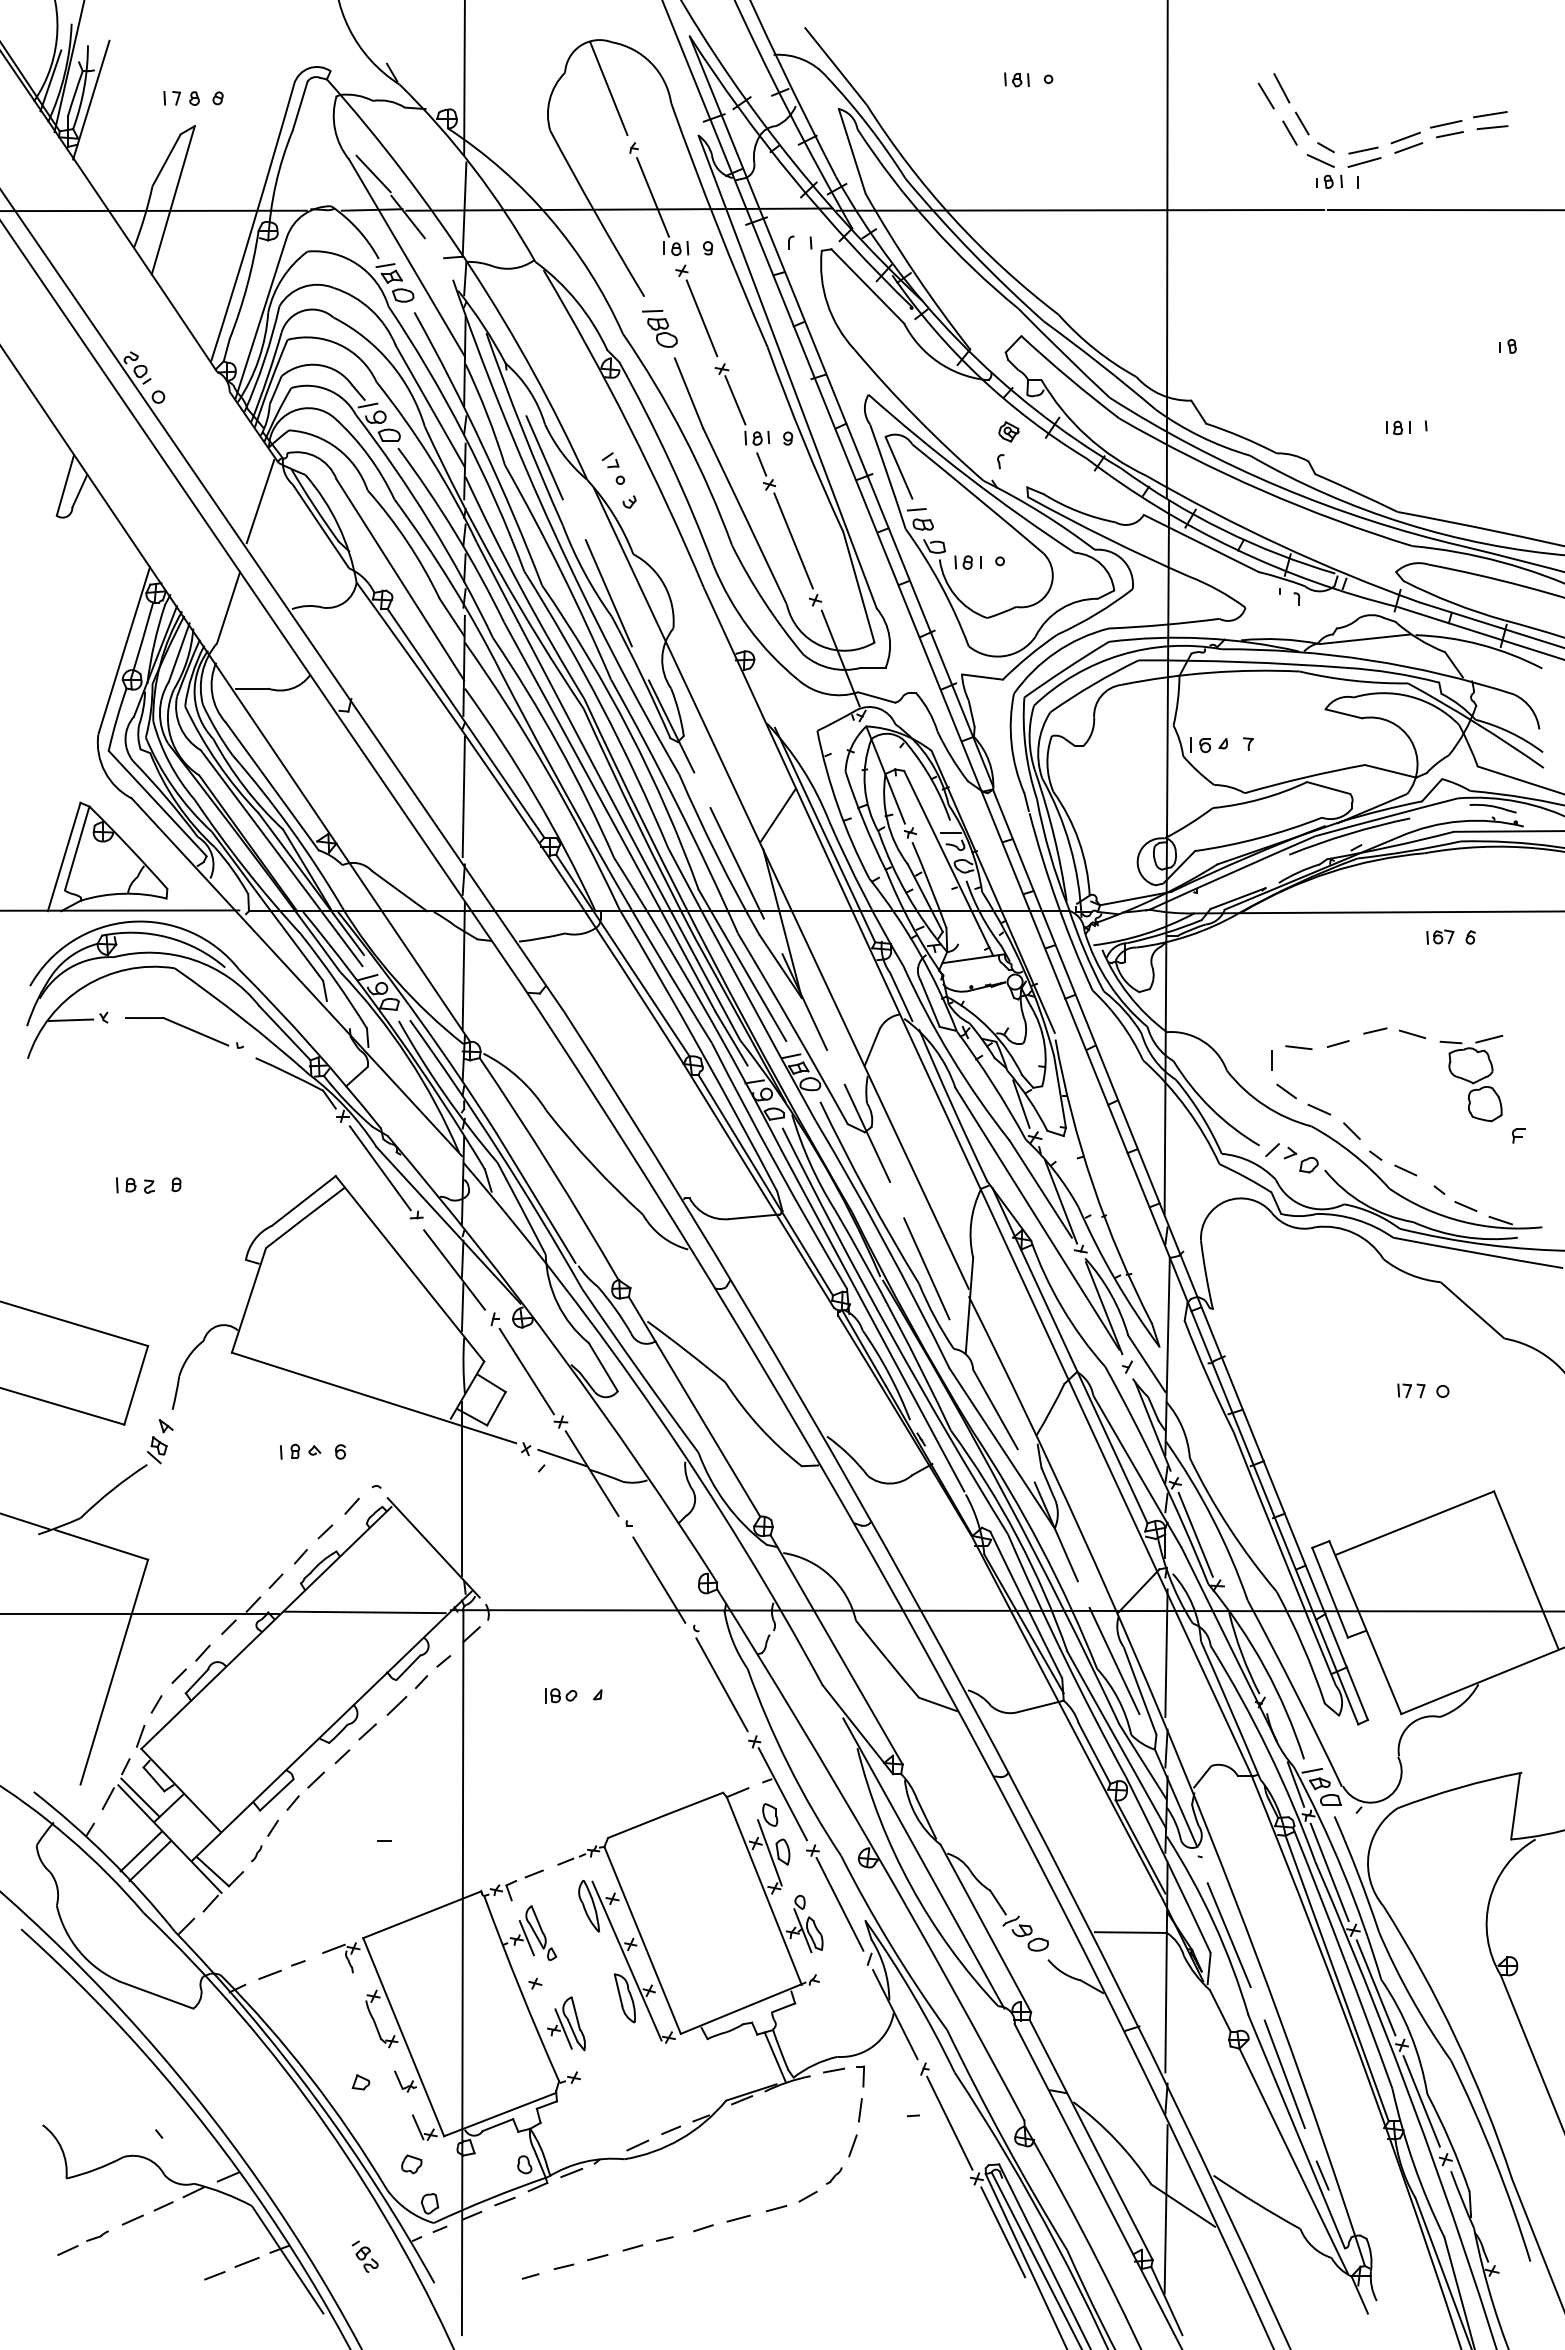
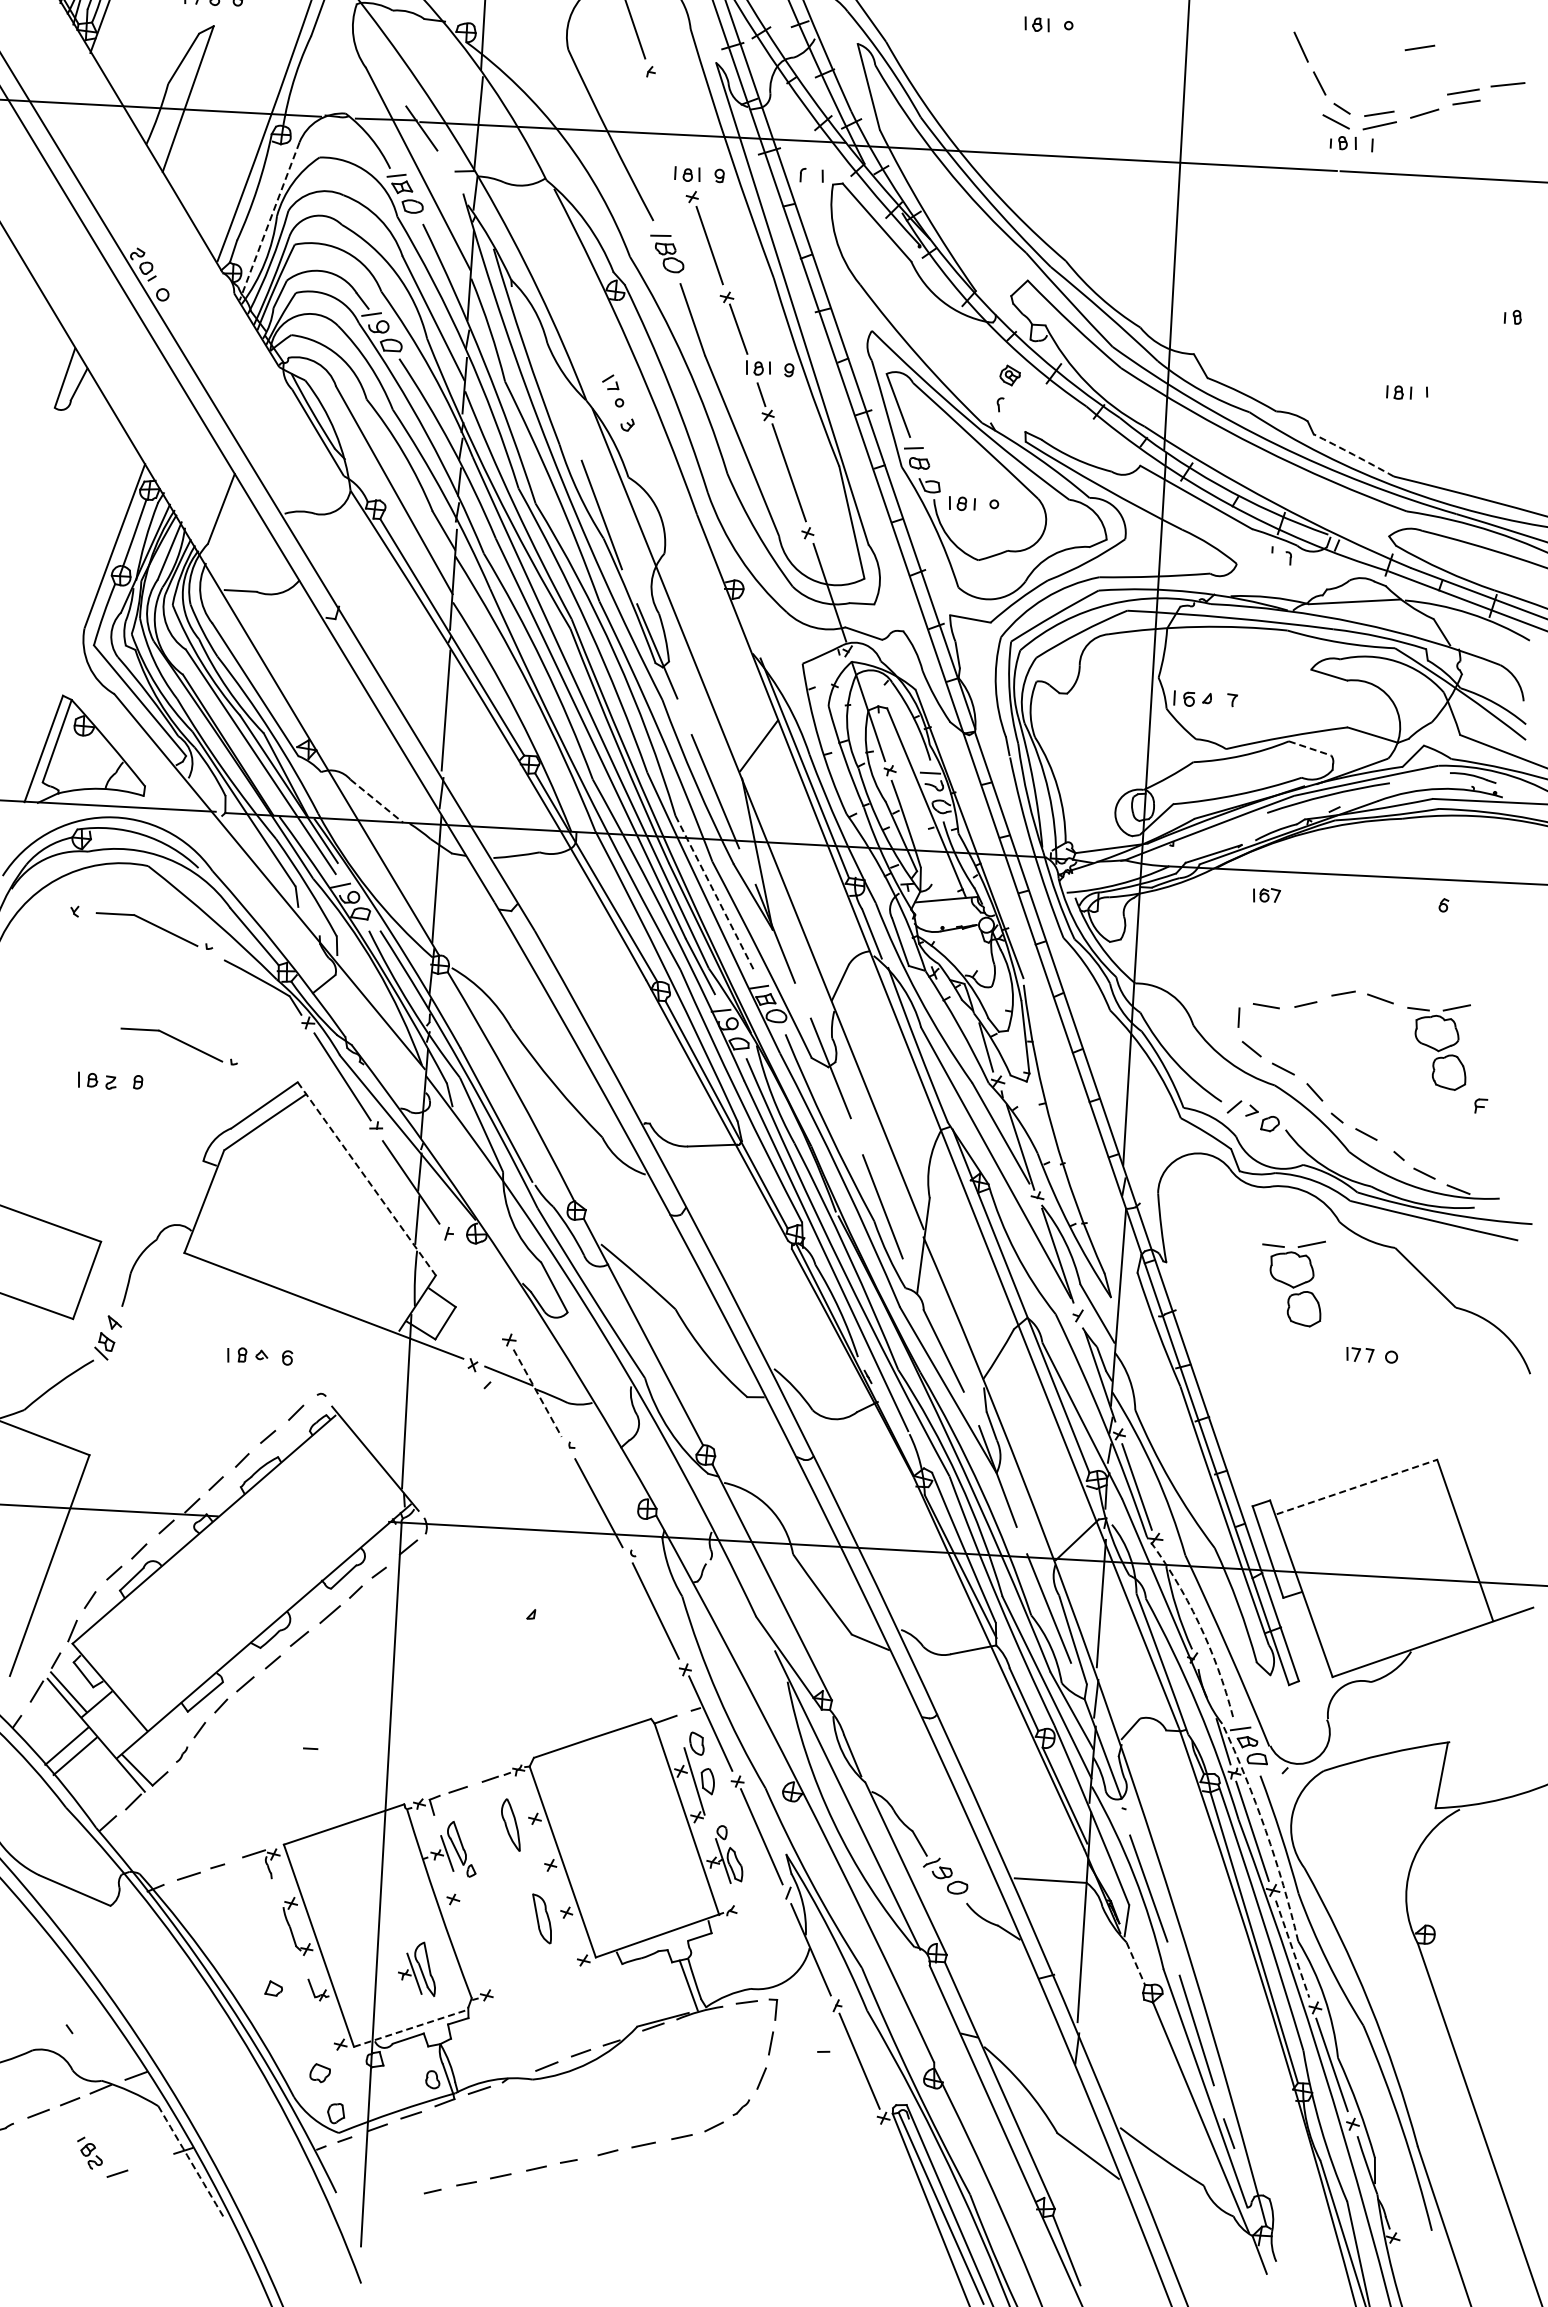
line: (1400, 82) -> (1419, 47), added
line: (1265, 95) -> (1284, 53), removed
line: (1492, 127) -> (1509, 97), removed
line: (1289, 132) -> (1306, 91), removed
line: (1405, 137) -> (1422, 103), removed
line: (373, 173) -> (389, 83), removed
line: (652, 197) -> (666, 122), removed
line: (261, 318) -> (269, 221), solid -> dashed
line: (544, 457) -> (544, 375), removed
arc: (1356, 492) -> (1353, 454), solid -> dashed
line: (260, 501) -> (259, 404), removed
line: (1329, 788) -> (1310, 748), solid -> dashed
line: (399, 891) -> (376, 801), solid -> dashed
part: (1440, 936) -> (1266, 894), moved
line: (742, 965) -> (715, 893), solid -> dashed
line: (70, 1020) -> (41, 912), removed
part: (215, 1146) -> (179, 1046), added
line: (410, 1268) -> (367, 1178), solid -> dashed
part: (1339, 1322) -> (1292, 1282), added
line: (526, 1371) -> (477, 1287), removed
line: (592, 1473) -> (537, 1393), solid -> dashed
line: (1415, 1522) -> (1357, 1486), solid -> dashed
line: (364, 1612) -> (302, 1519), removed
arc: (1264, 1667) -> (1198, 1623), solid -> dashed
part: (561, 1695) -> (494, 1613), removed
arc: (1342, 1871) -> (1265, 1831), solid -> dashed
line: (626, 1960) -> (545, 1881), removed
line: (1376, 1988) -> (1292, 1949), solid -> dashed
line: (1220, 2011) -> (1135, 1964), solid -> dashed
part: (566, 2023) -> (417, 1968), moved
line: (499, 2114) -> (410, 2028), solid -> dashed
line: (417, 2127) -> (327, 2036), removed
line: (1165, 2209) -> (1070, 2159), removed
line: (1003, 2232) -> (907, 2173), removed
part: (364, 2256) -> (89, 2152), moved
arc: (287, 2260) -> (190, 2162), solid -> dashed
line: (246, 2261) -> (149, 2161), removed

